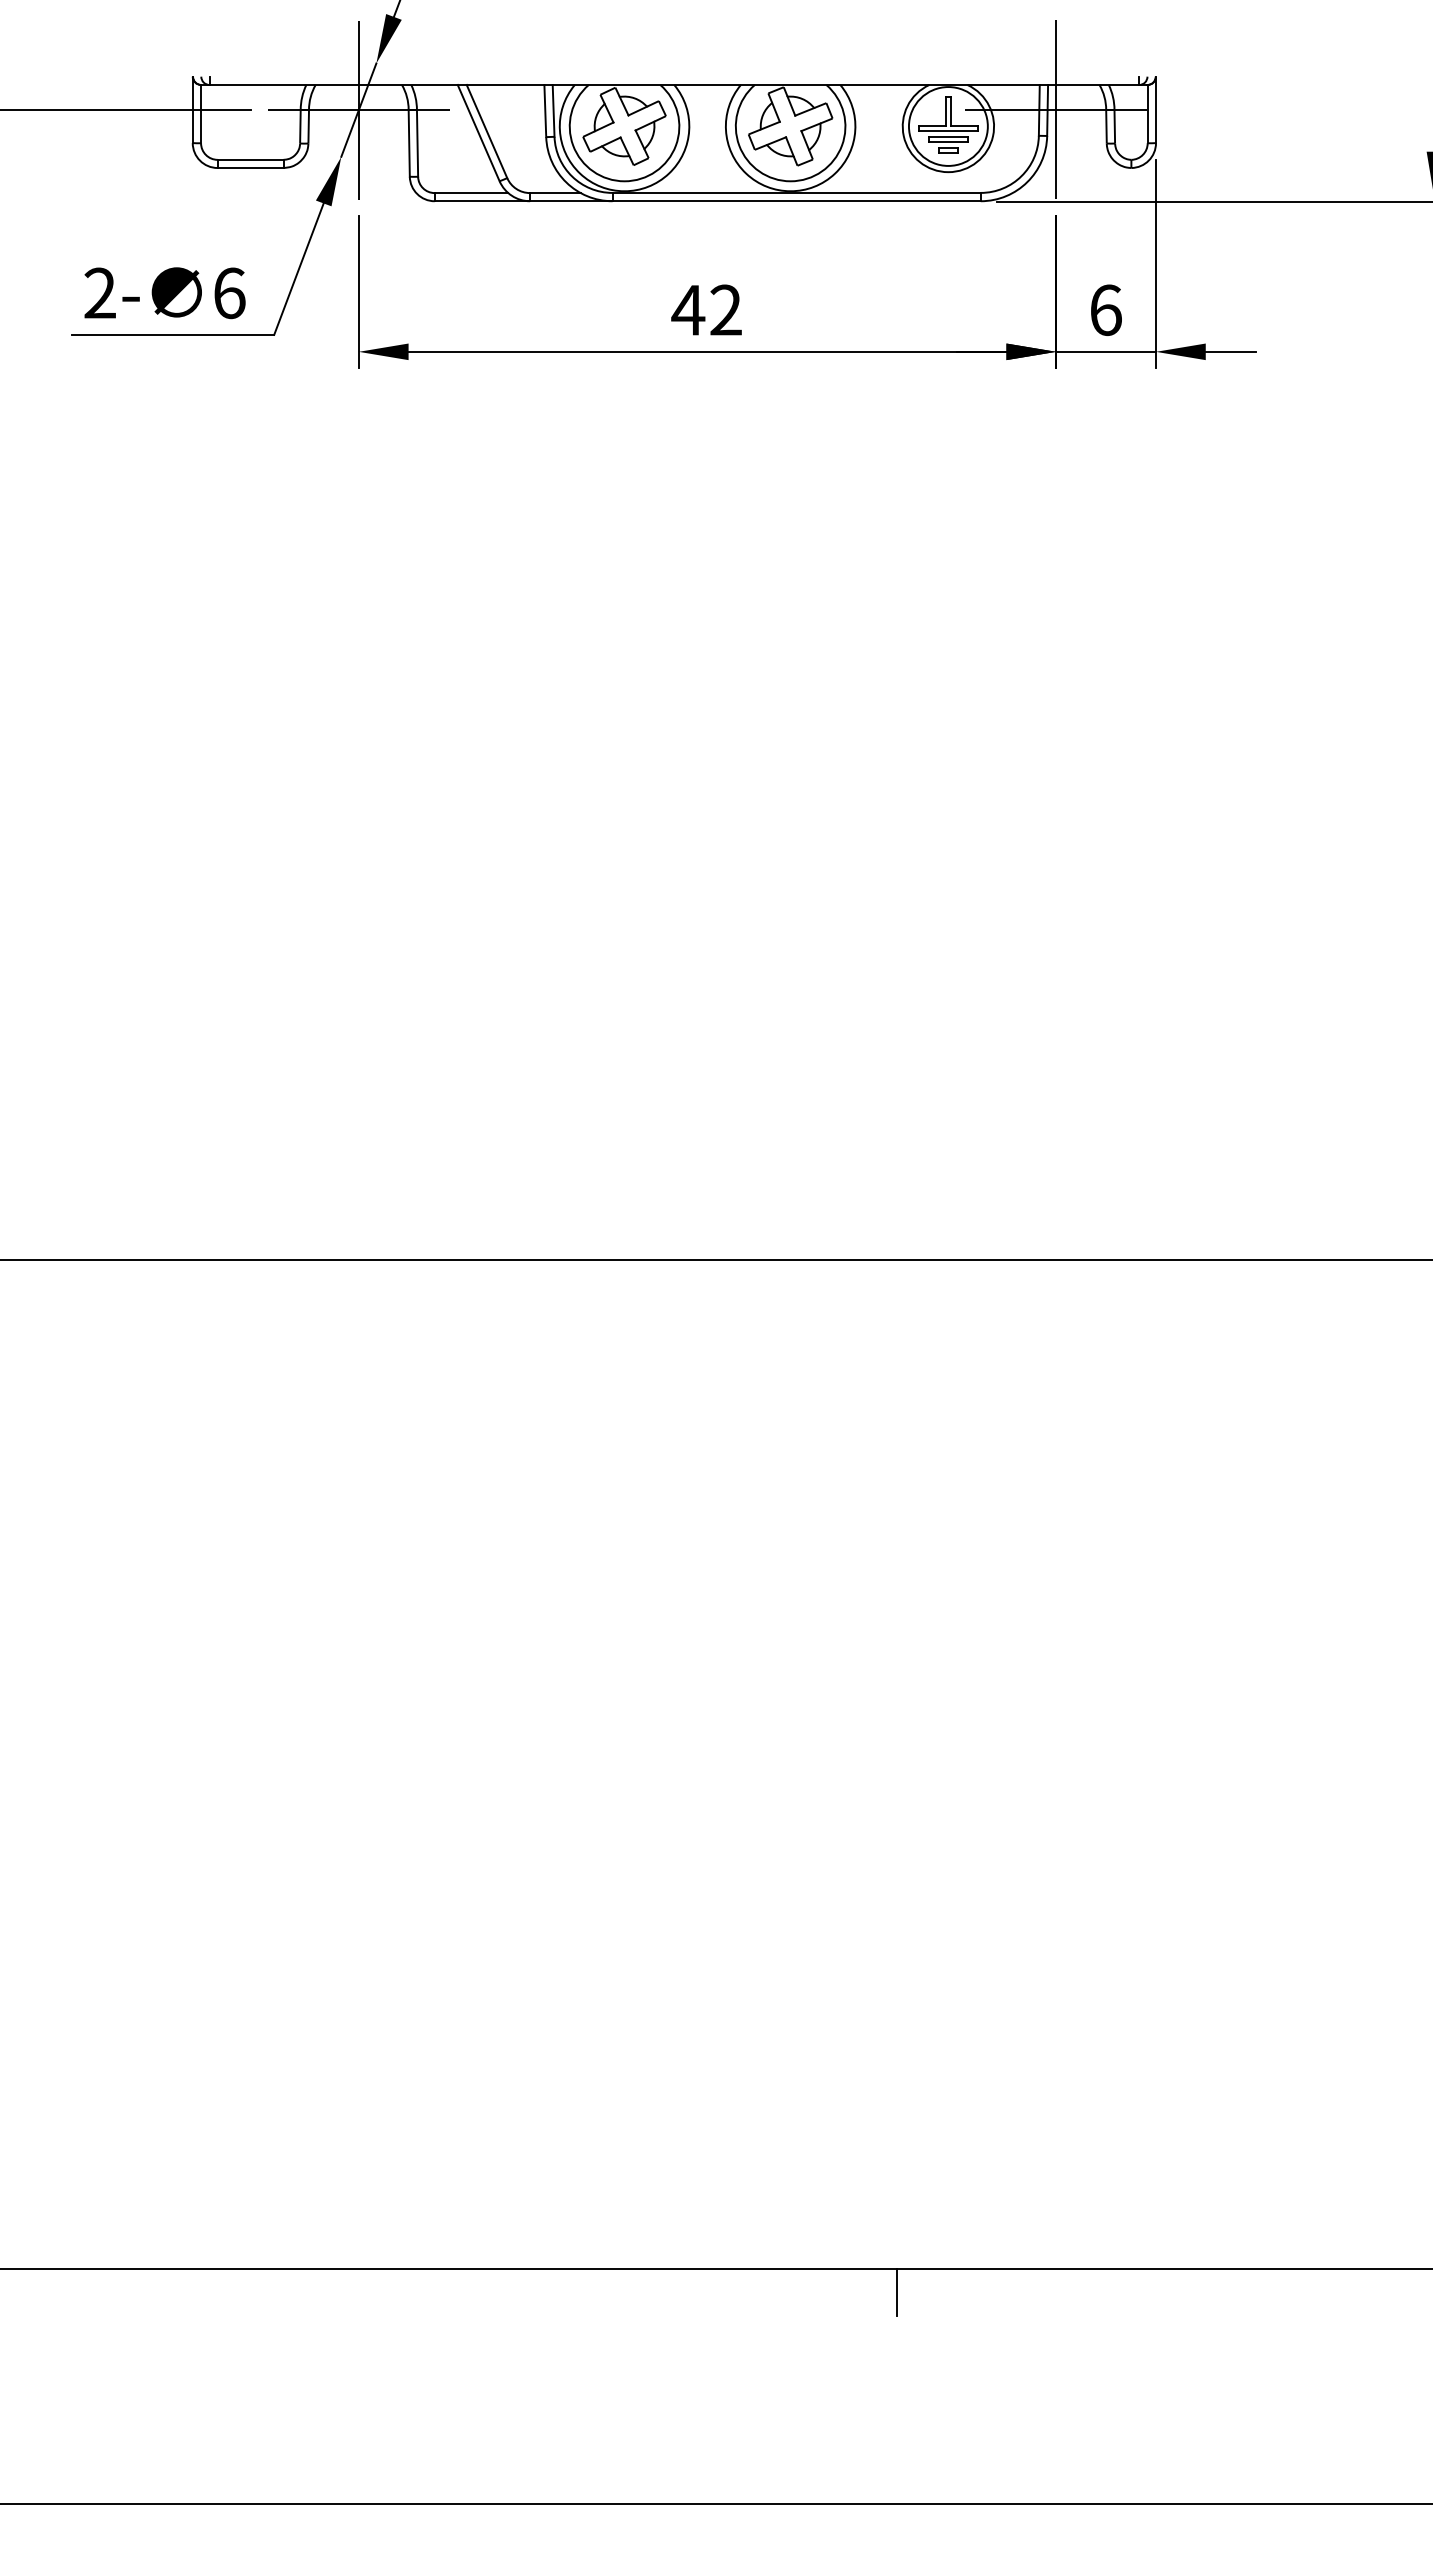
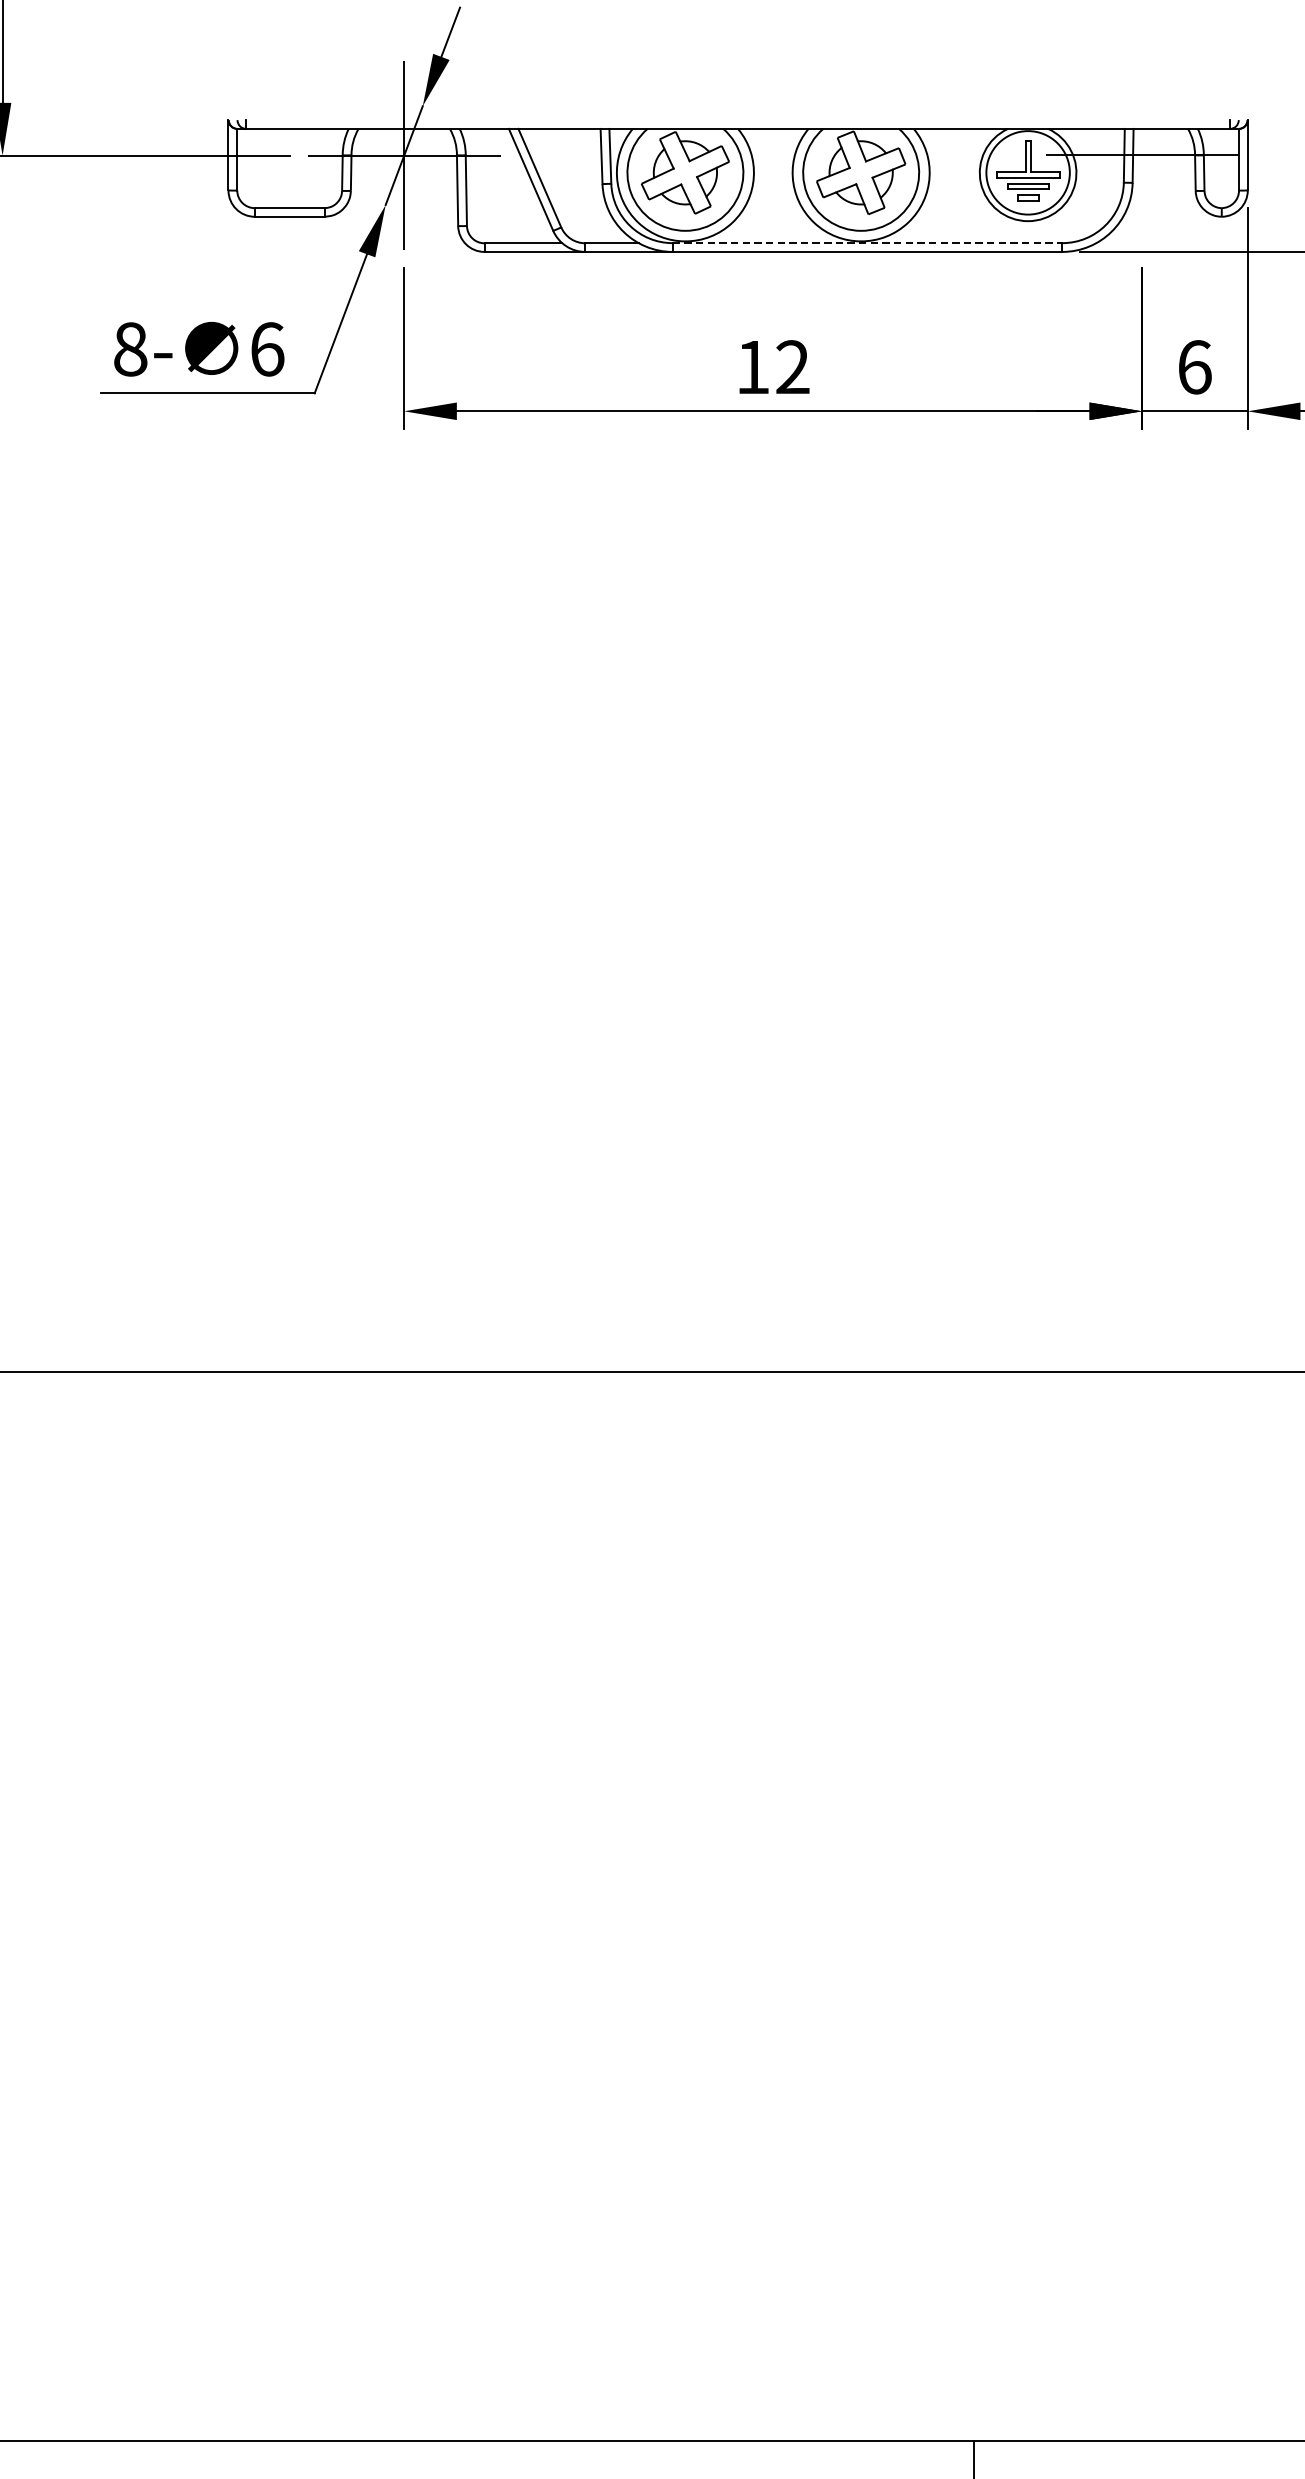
line: (1056, 109) -> (1142, 154), removed
line: (797, 192) -> (868, 242), solid -> dashed
text: (100, 293) -> (130, 349), 2- -> 8-
text: (688, 310) -> (753, 367), 42 -> 12

